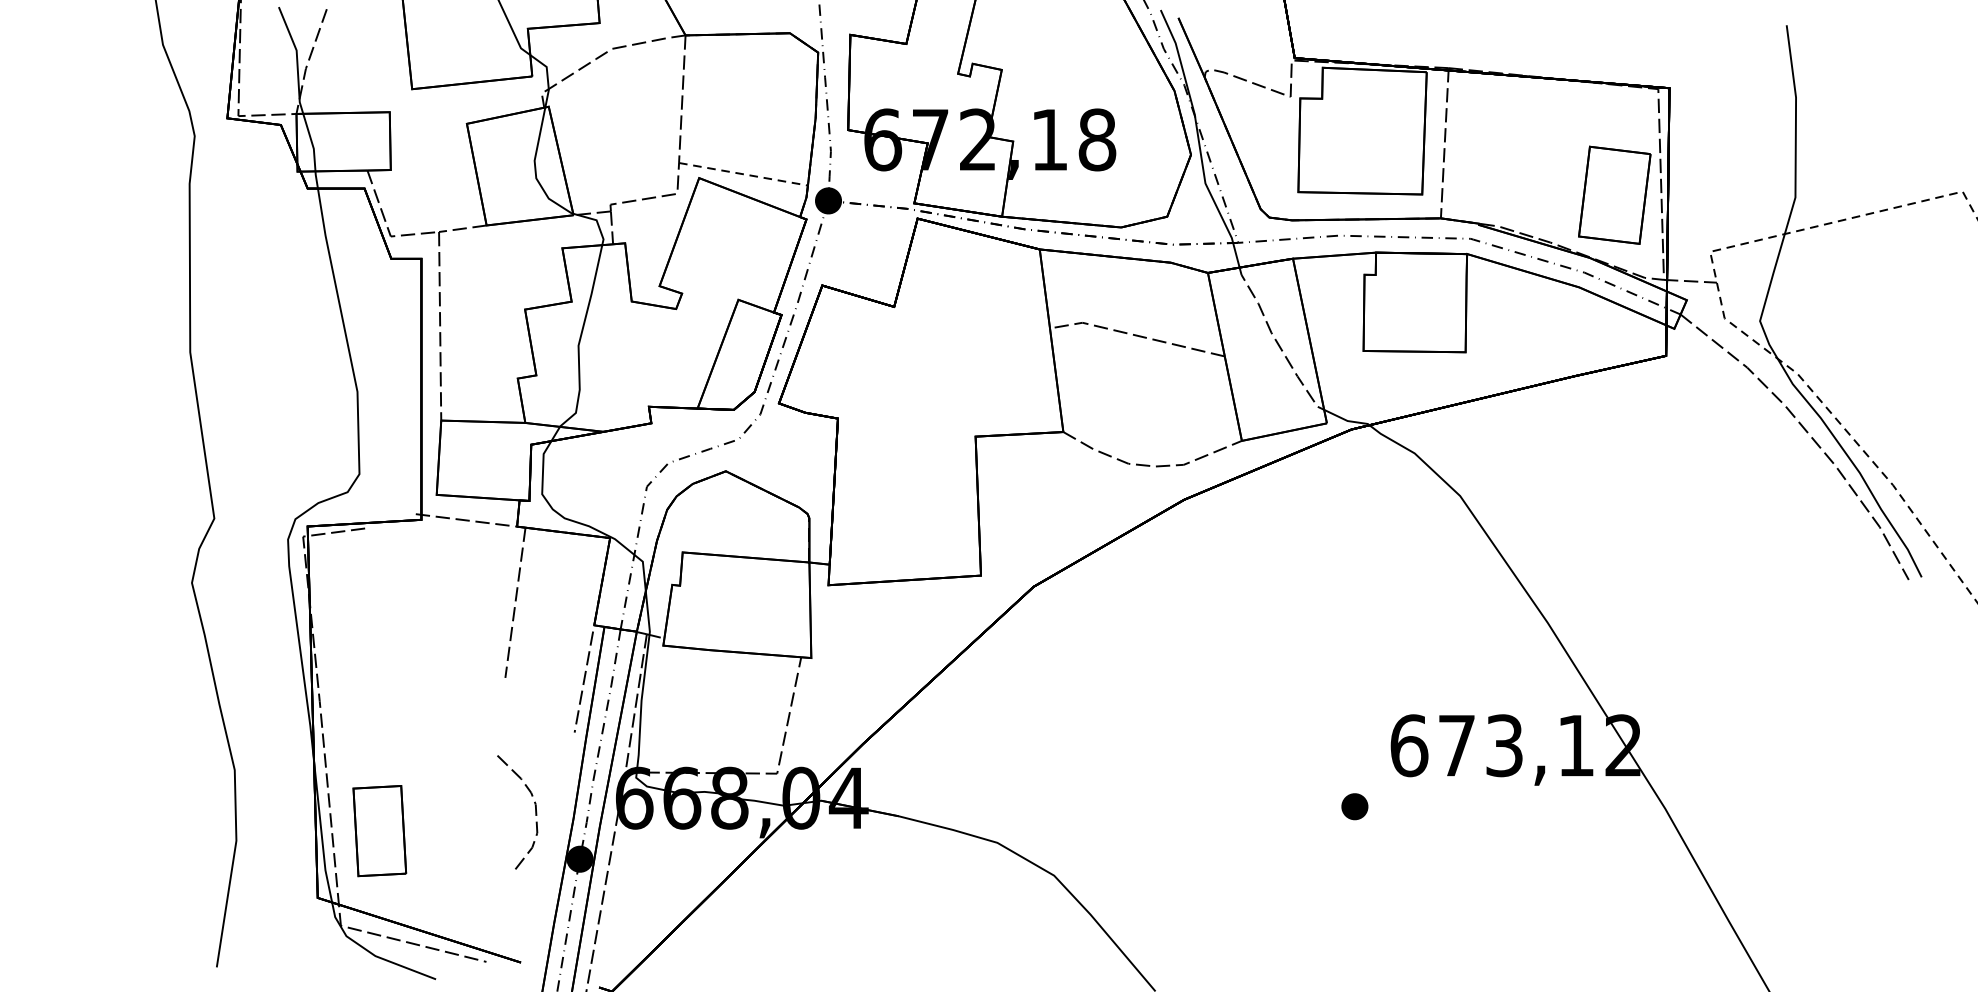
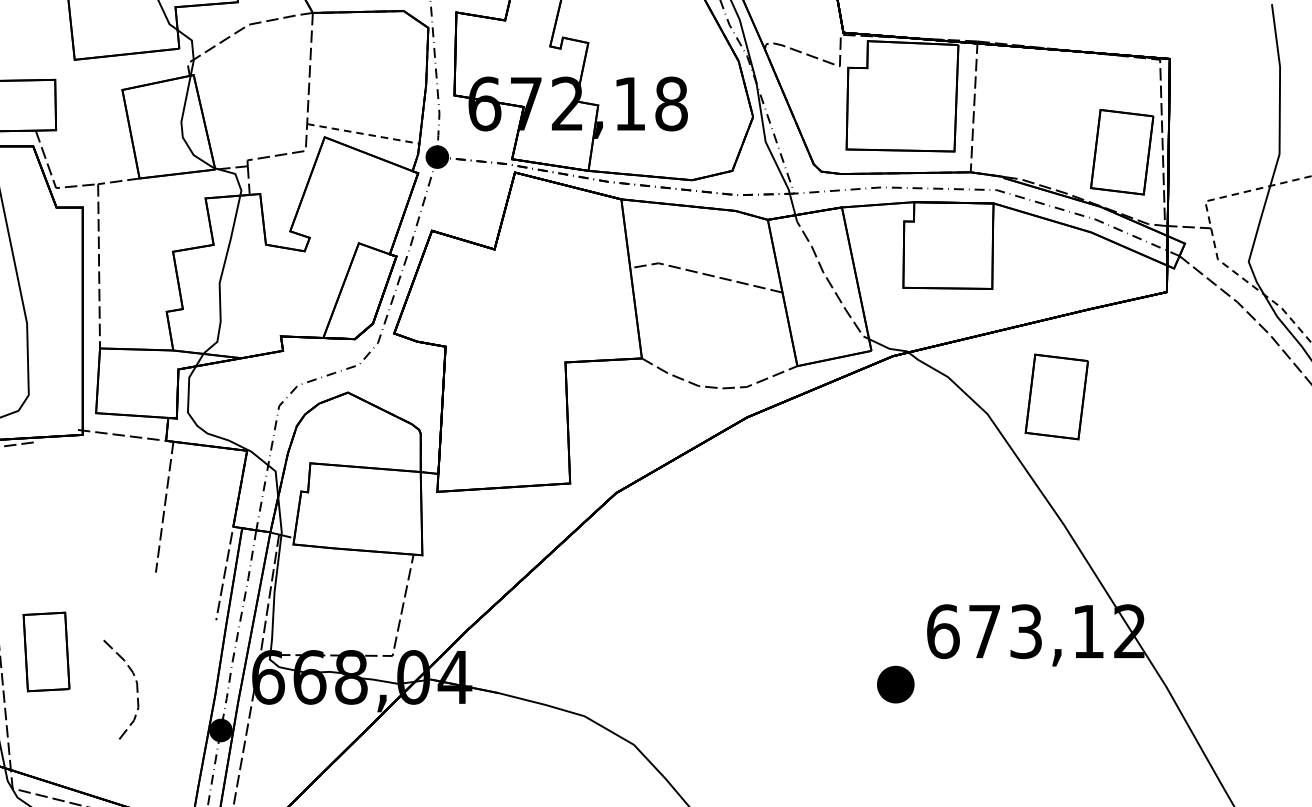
part: (1539, 475) -> (1056, 396), added
part: (1354, 806) -> (895, 684), size x1.6
curve: (535, 812) -> (136, 689), moved
part: (379, 831) -> (46, 652), moved

